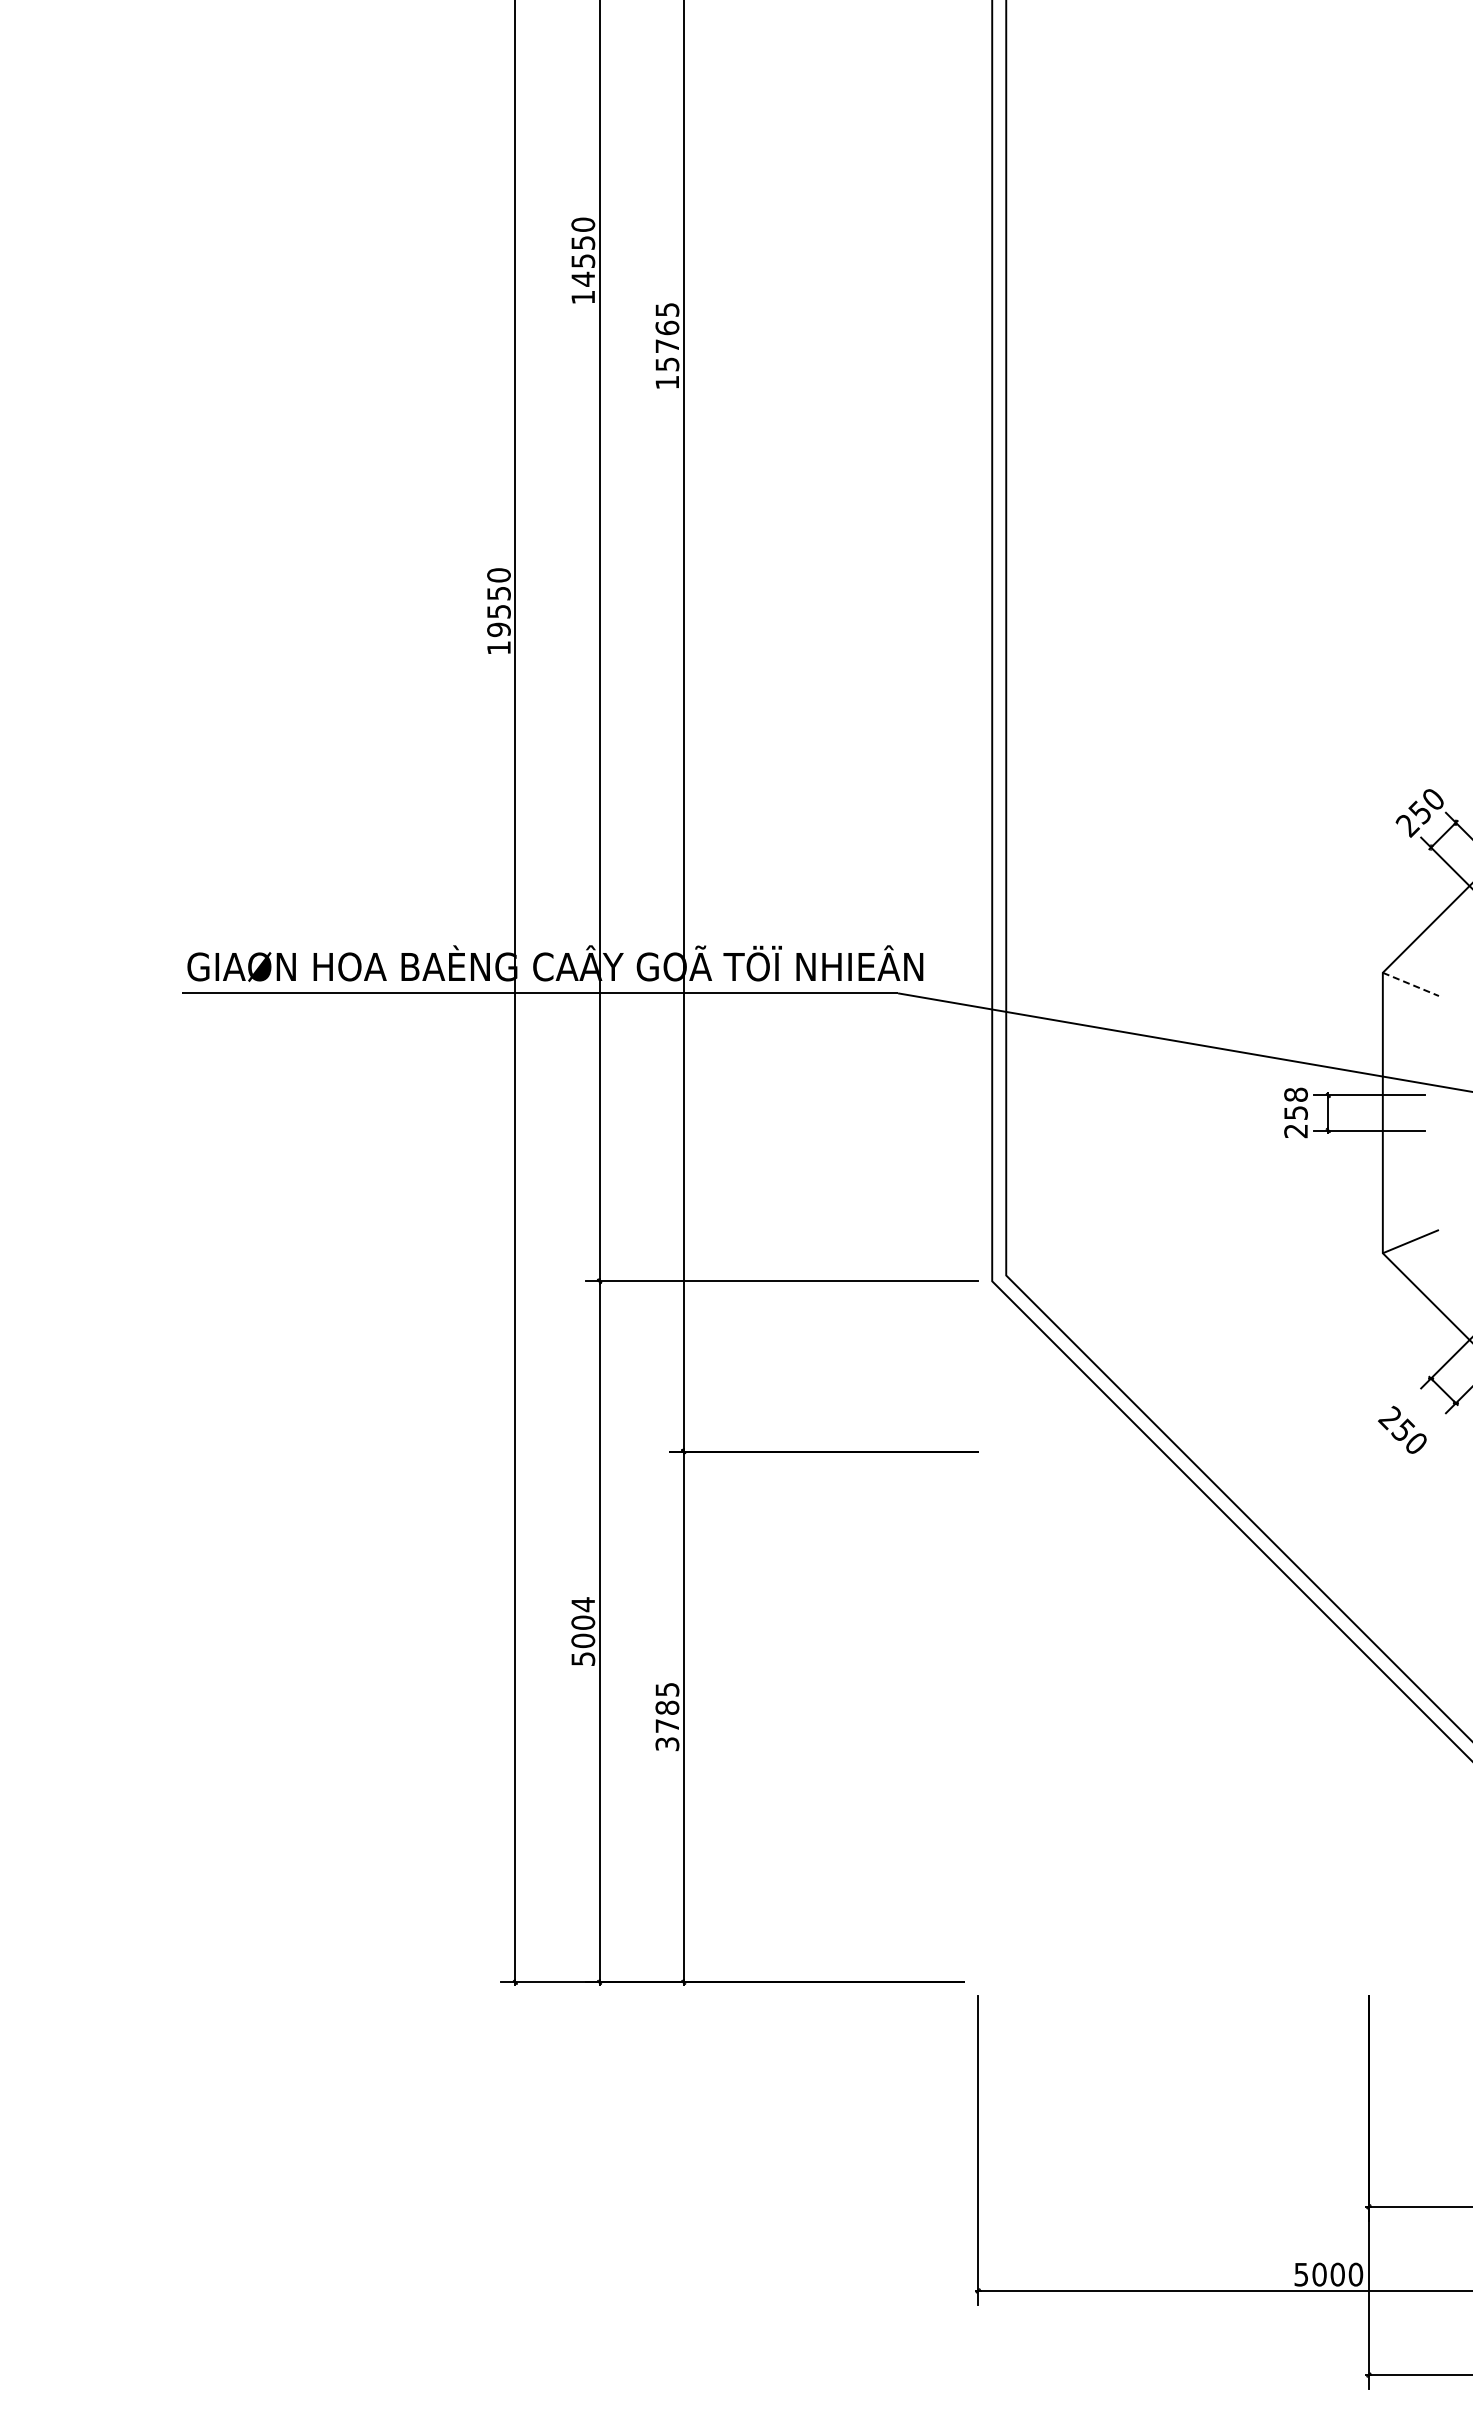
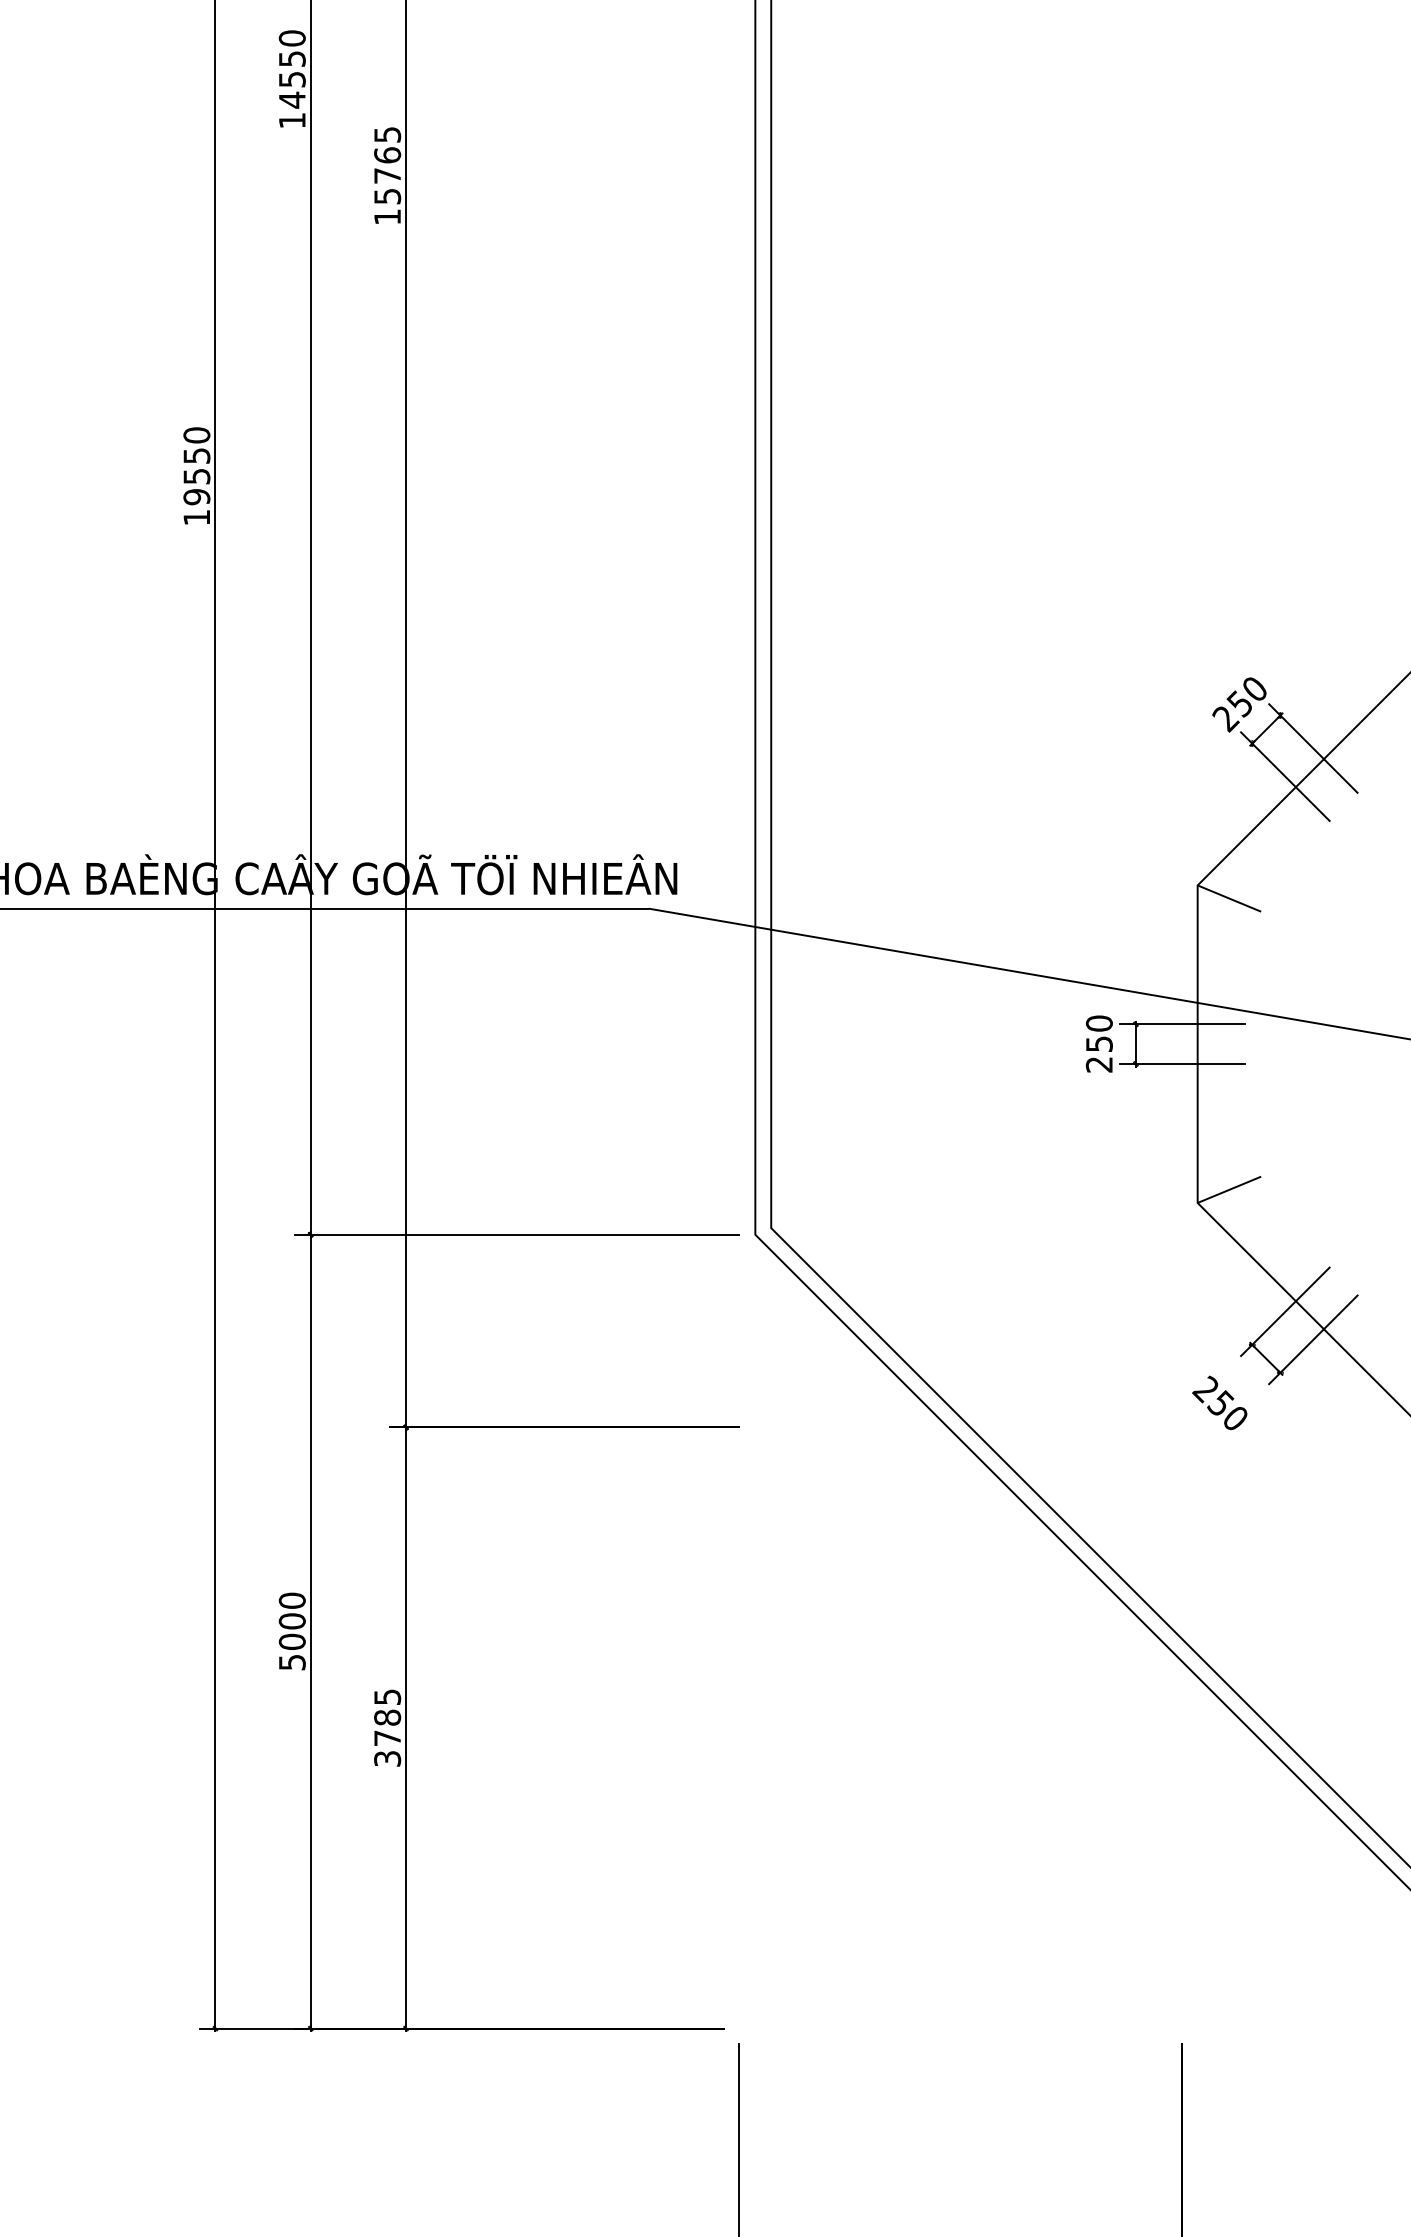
line: (1411, 984) -> (1230, 898), dashed -> solid
text: (1295, 1094) -> (1098, 1023), 258 -> 250
text: (583, 1604) -> (292, 1600), 5004 -> 5000

